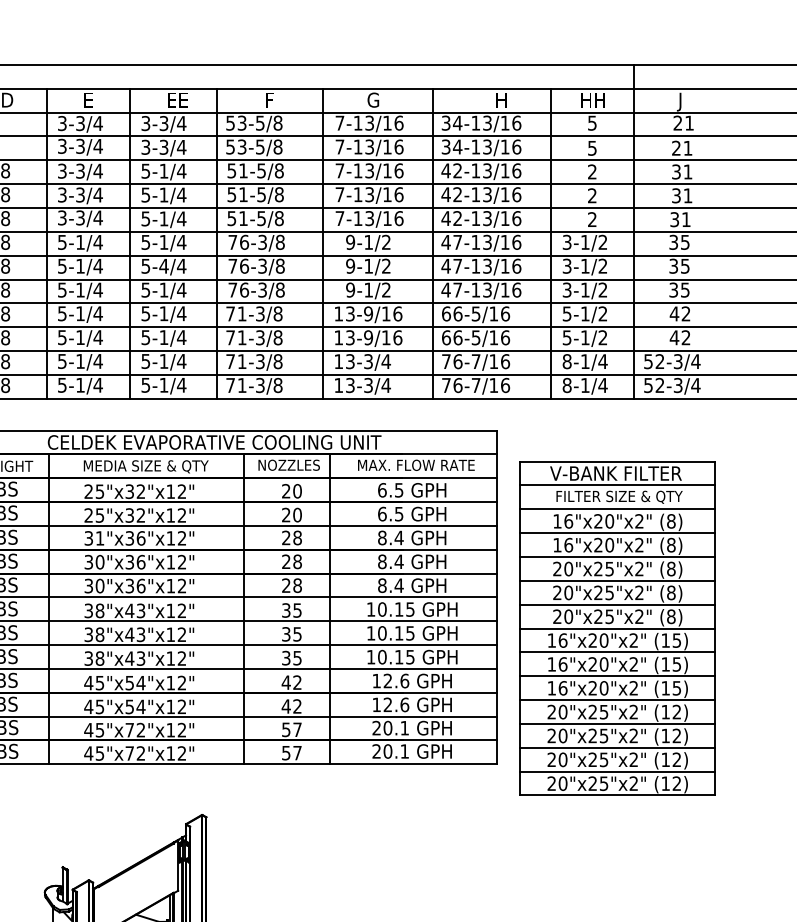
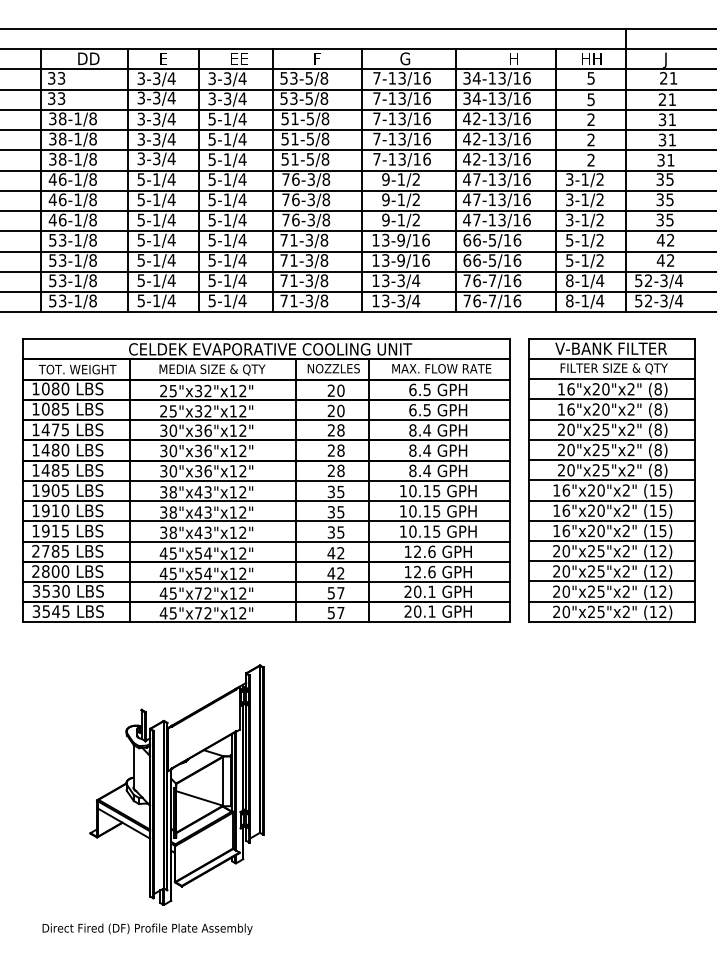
text: (163, 265) -> (227, 199), 5-4/4 -> 5-1/4
text: (100, 538) -> (173, 430), 31"x36"x12" -> 30"x36"x12"
part: (616, 628) -> (611, 480), moved

